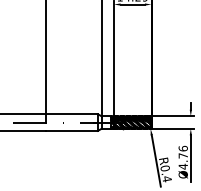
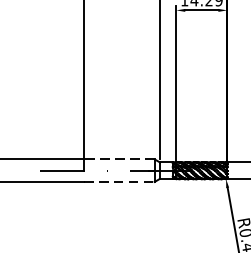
line: (72, 114) -> (119, 159), solid -> dashed
line: (72, 130) -> (119, 181), solid -> dashed

